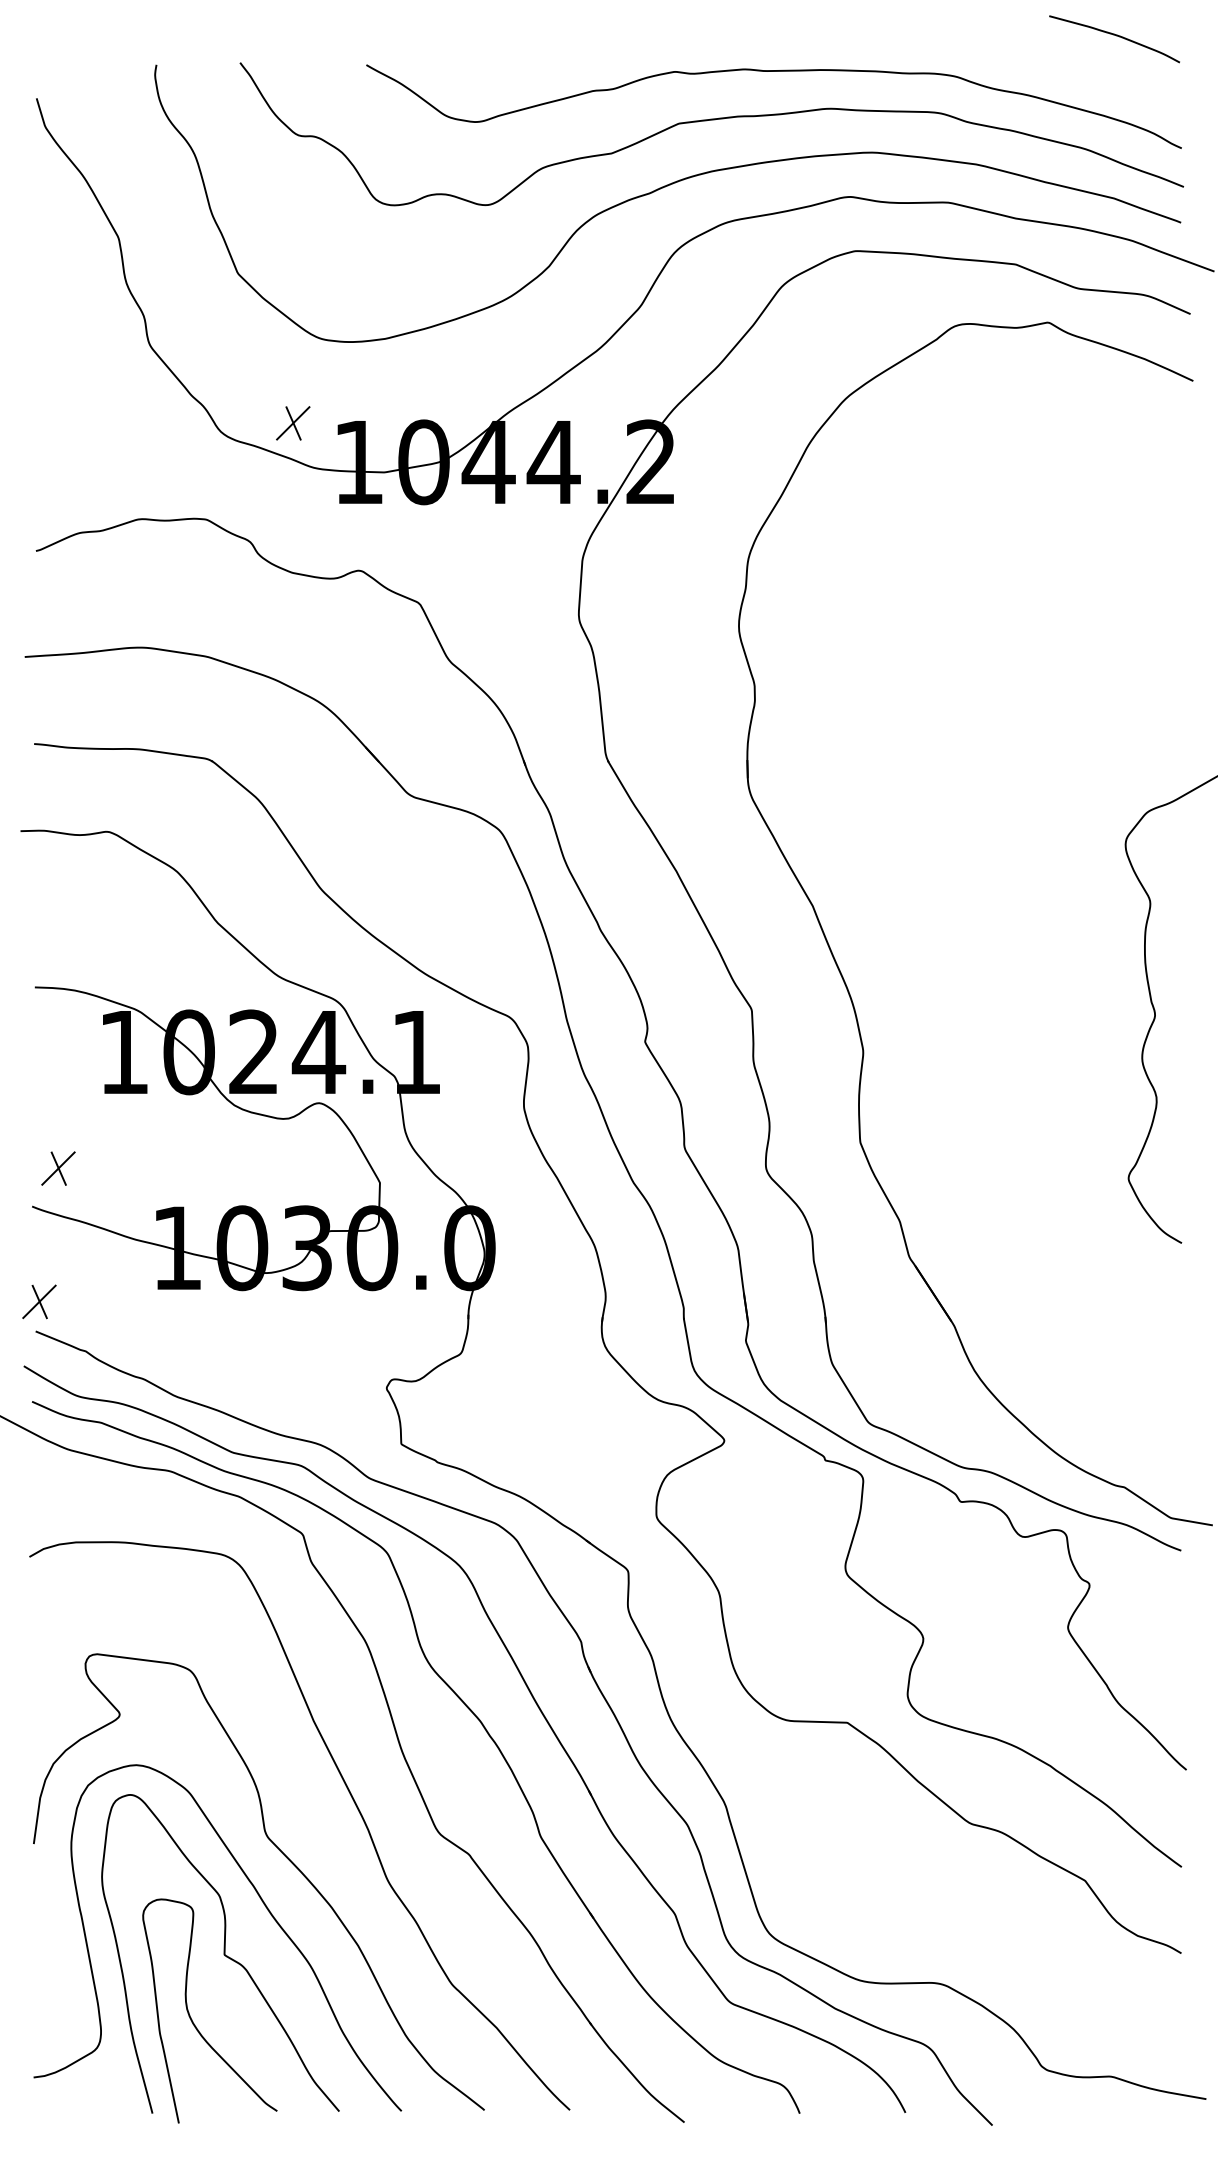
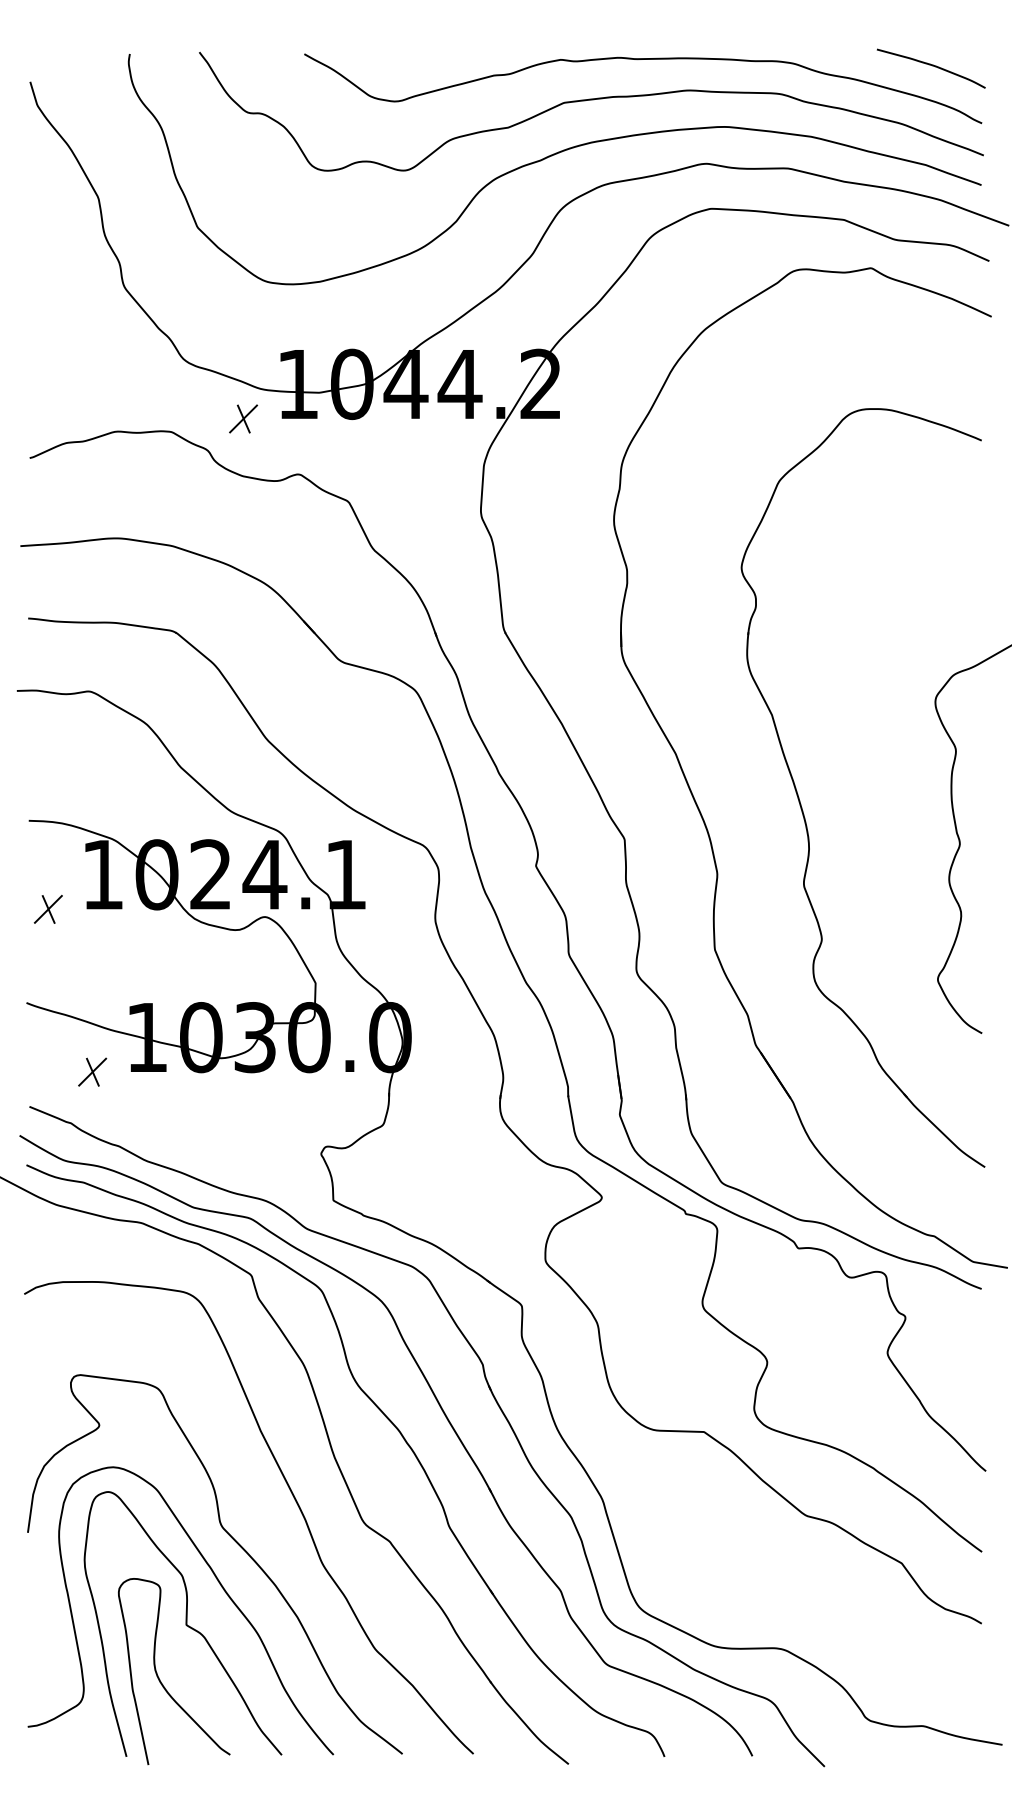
curve: (1116, 36) -> (932, 66), moved
part: (293, 422) -> (243, 418), moved
part: (965, 971) -> (802, 807), added
part: (57, 1168) -> (47, 909), moved
part: (39, 1301) -> (92, 1071), moved

